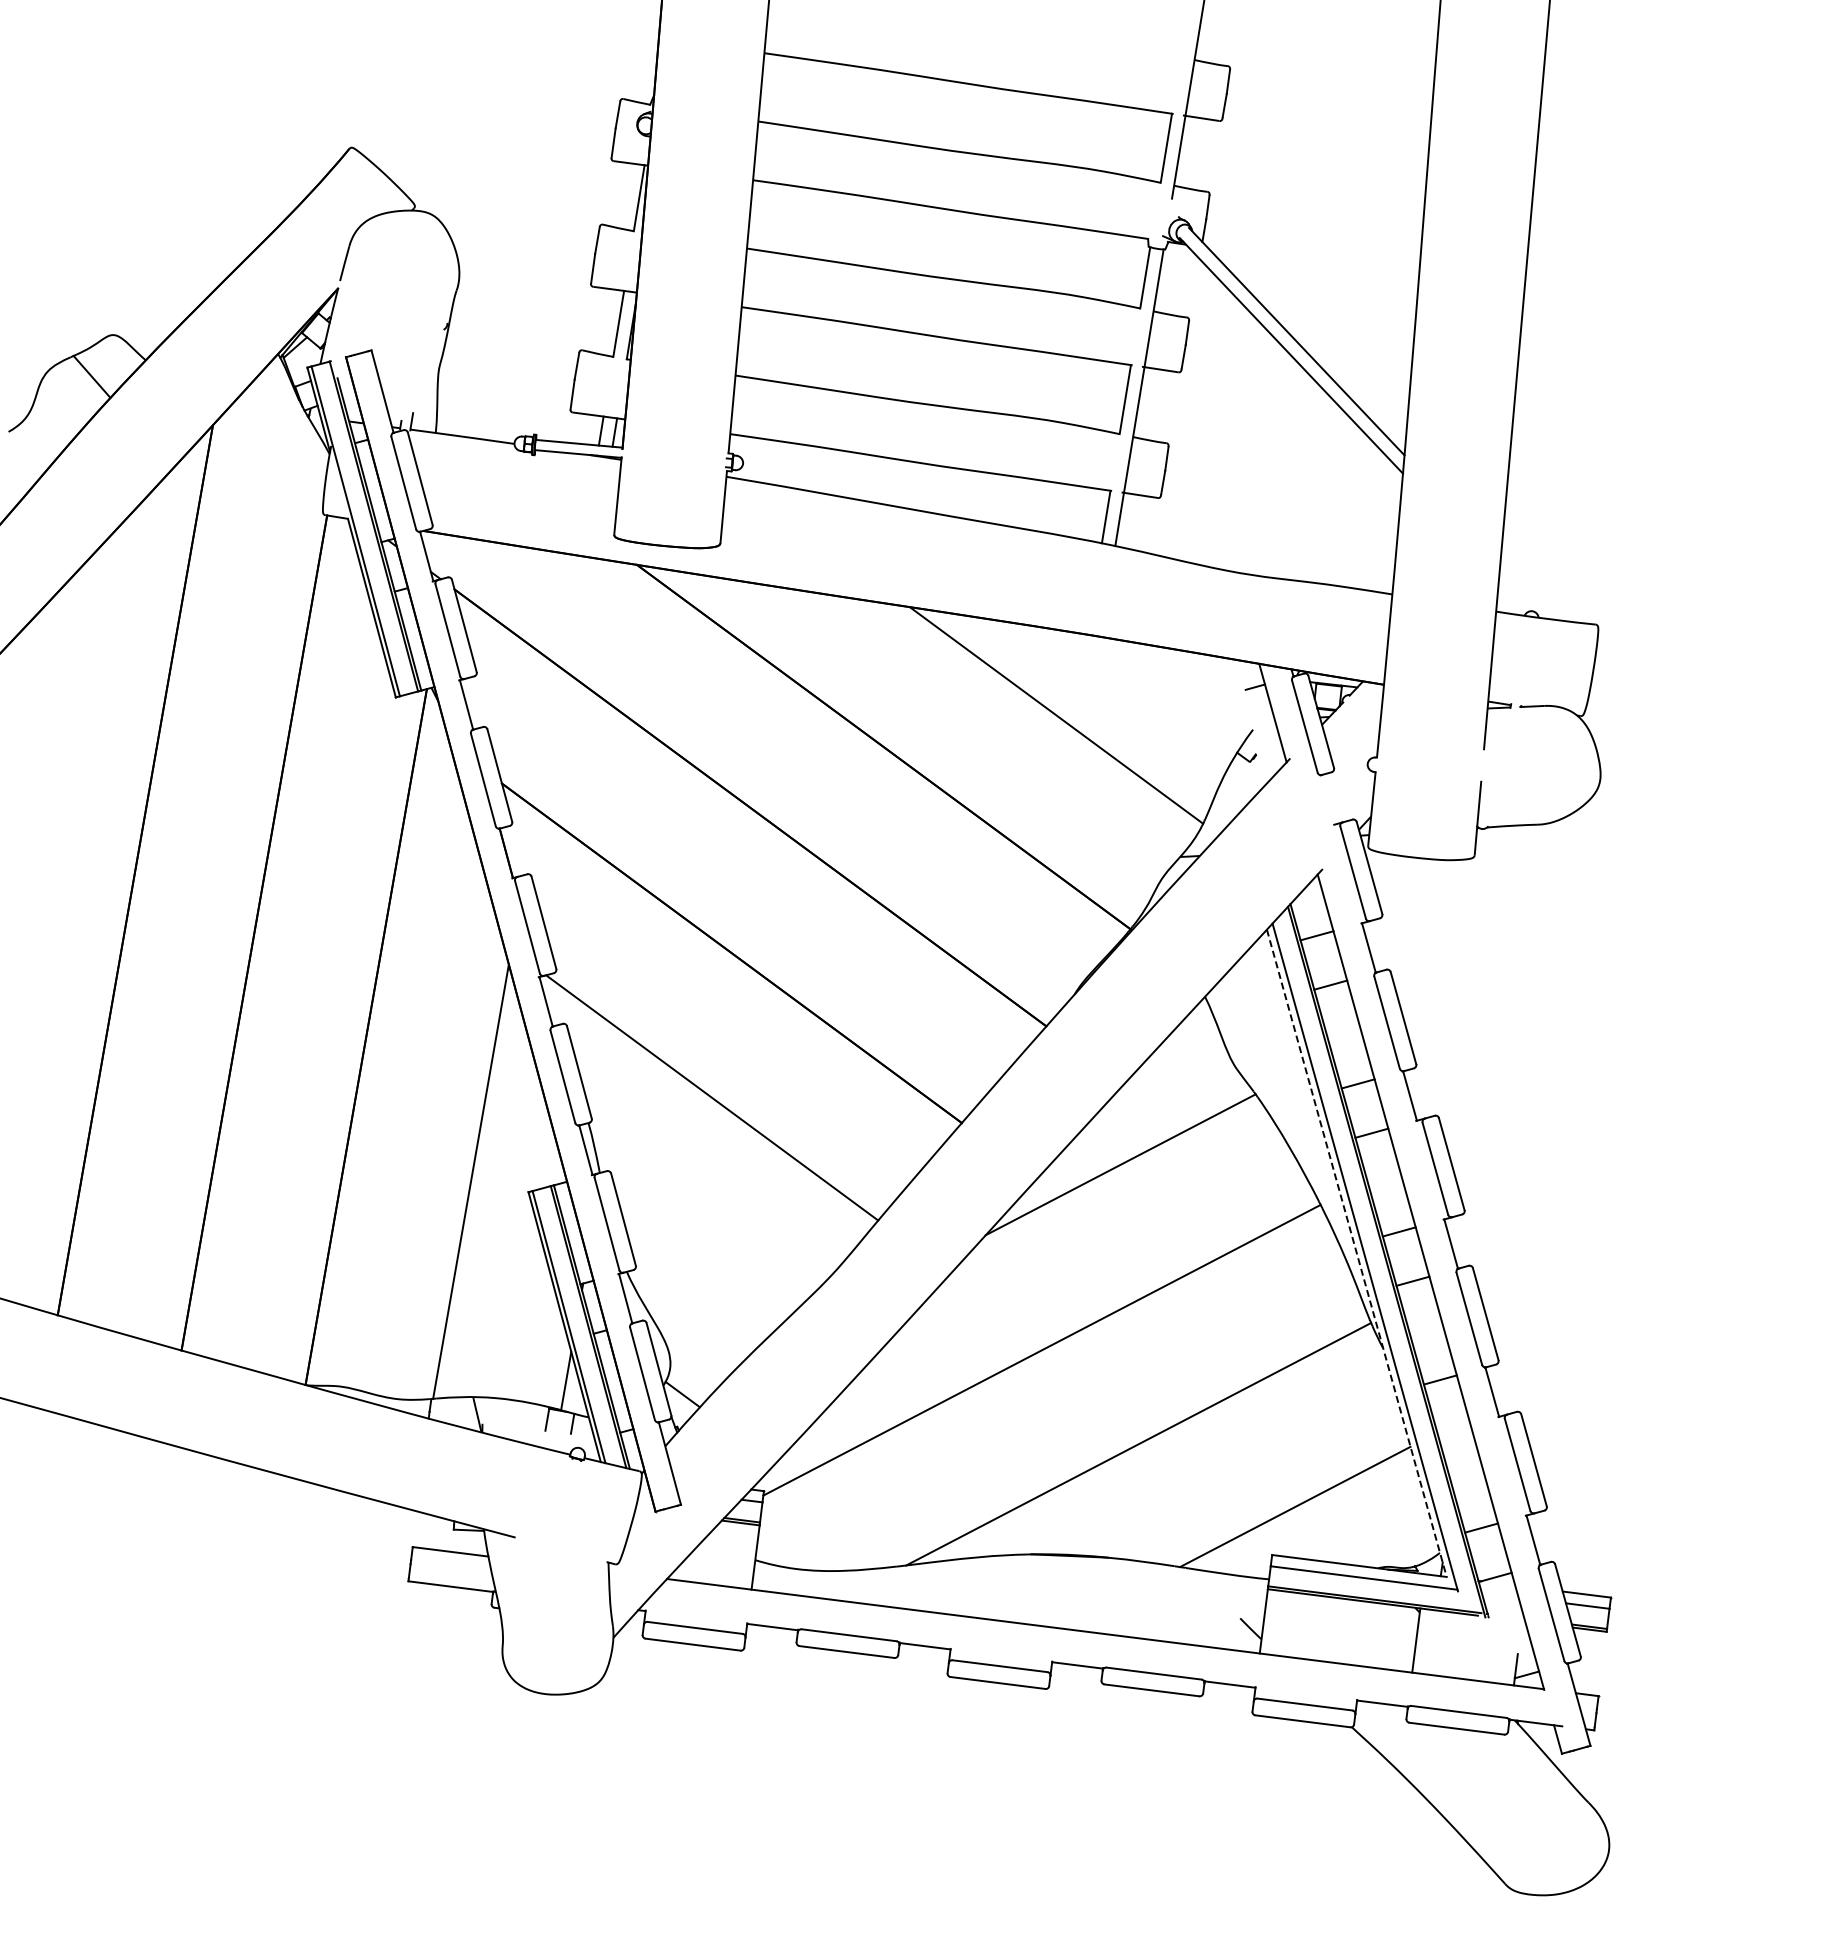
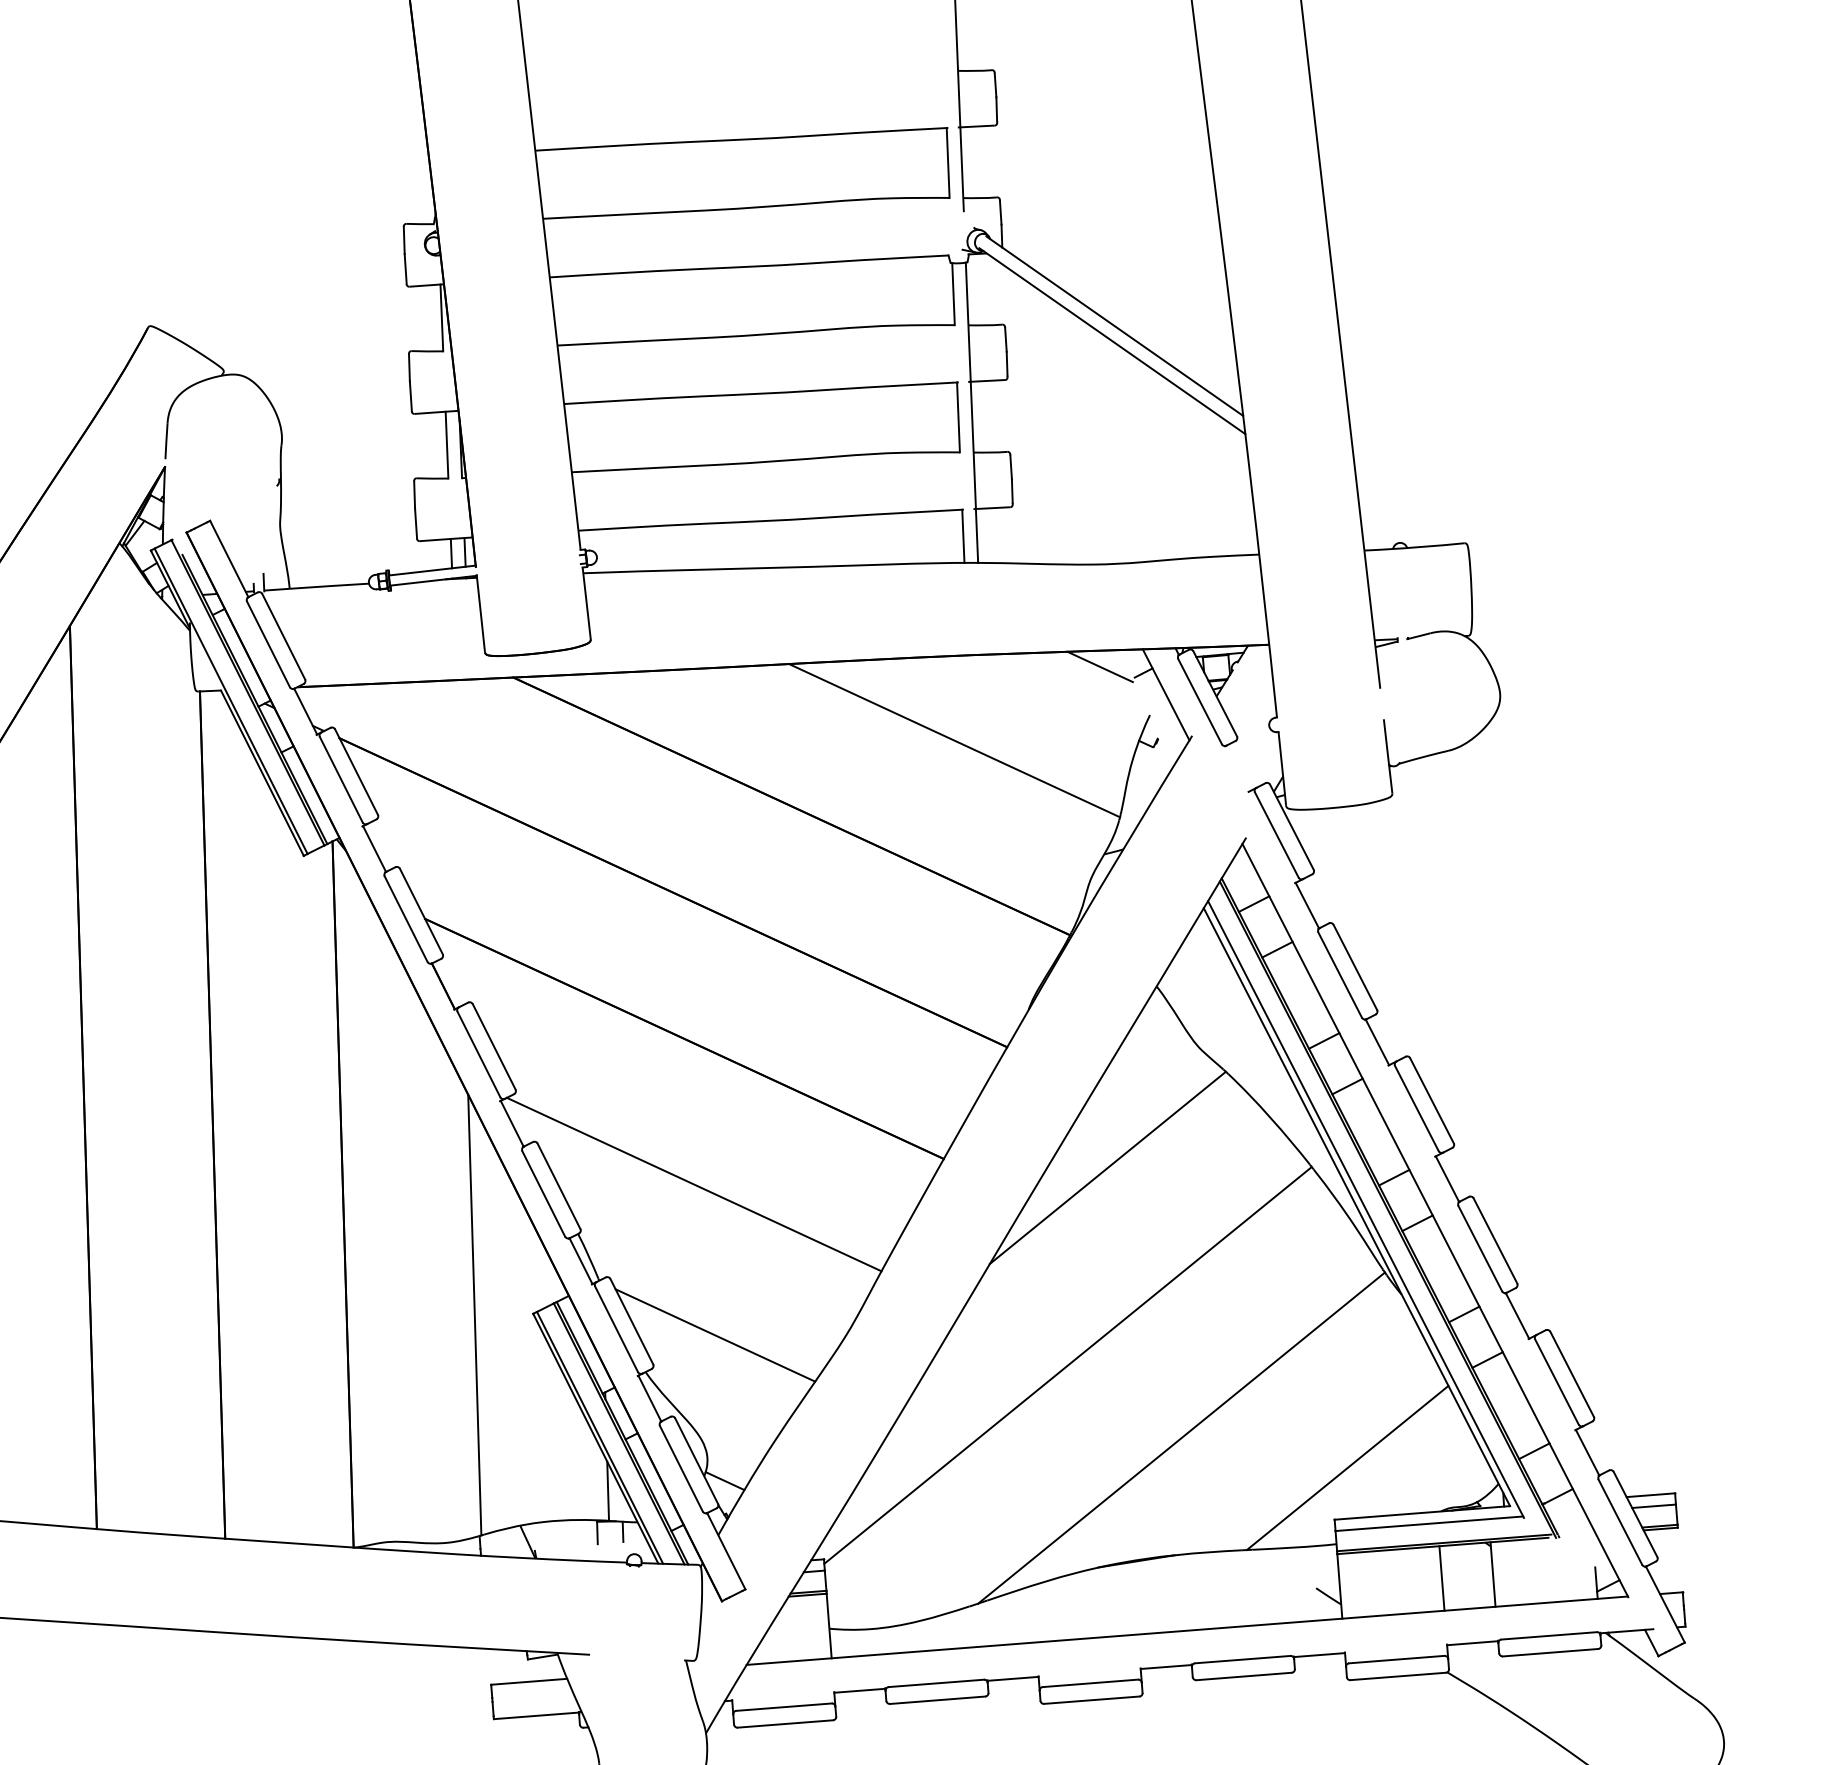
line: (1213, 672) -> (1099, 667), added
line: (702, 1249) -> (715, 1334), added
line: (1356, 1253) -> (1356, 1207), dashed -> solid
line: (1453, 1428) -> (1486, 1359), added
line: (1365, 1634) -> (1442, 1578), added

